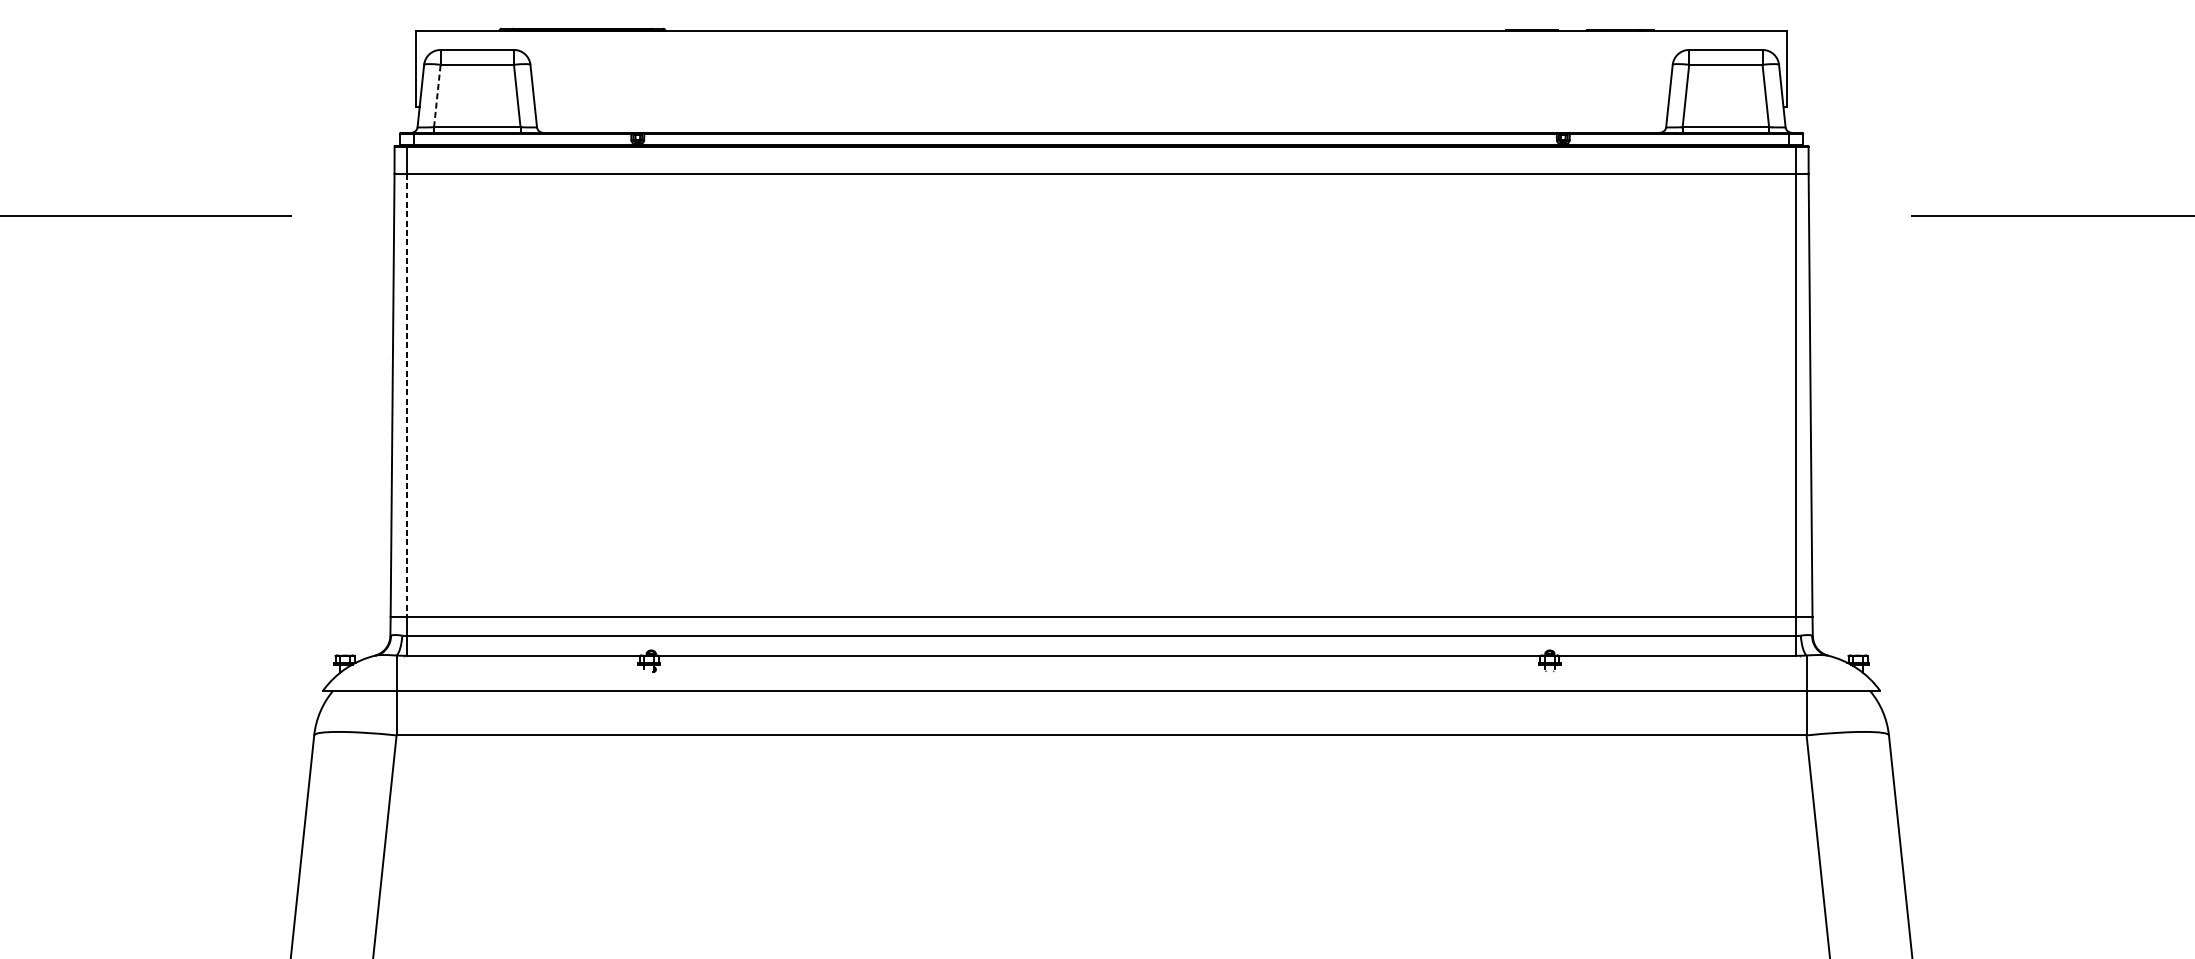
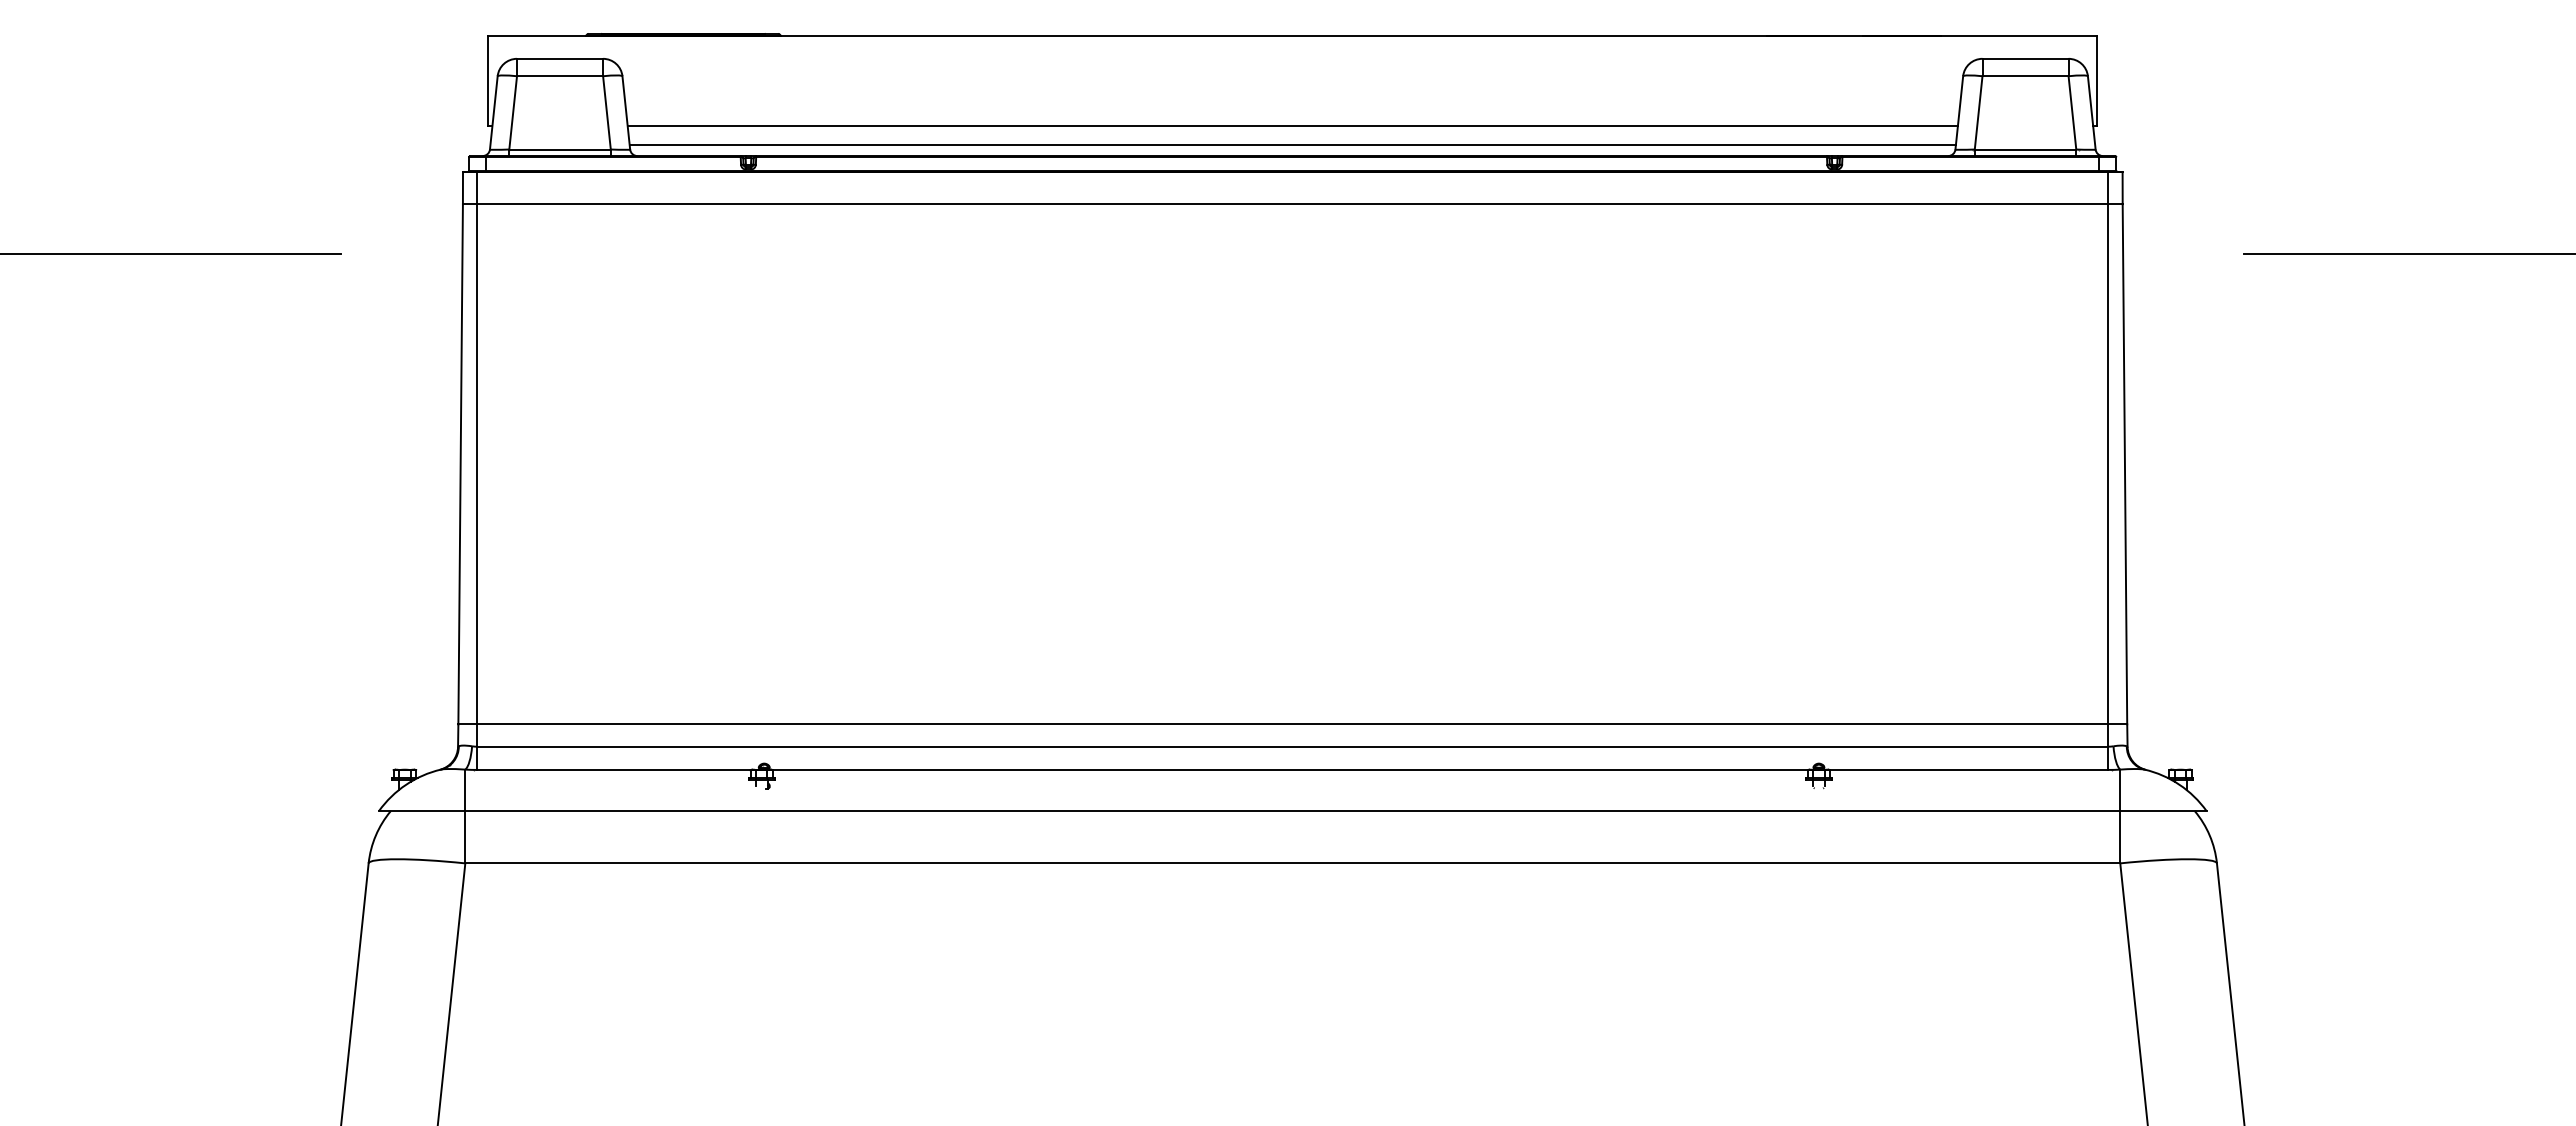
line: (437, 95) -> (513, 112), dashed -> solid
line: (1101, 107) -> (1292, 126), added
line: (1101, 122) -> (1292, 144), added
line: (406, 395) -> (477, 464), dashed -> solid

